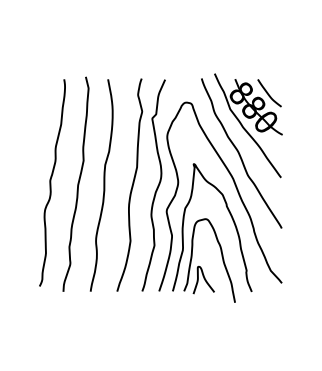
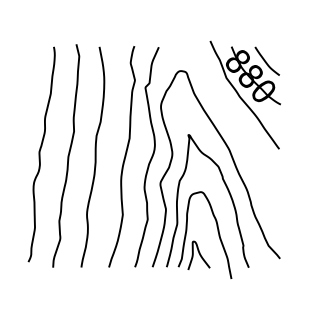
curve: (240, 154) -> (237, 124), removed

